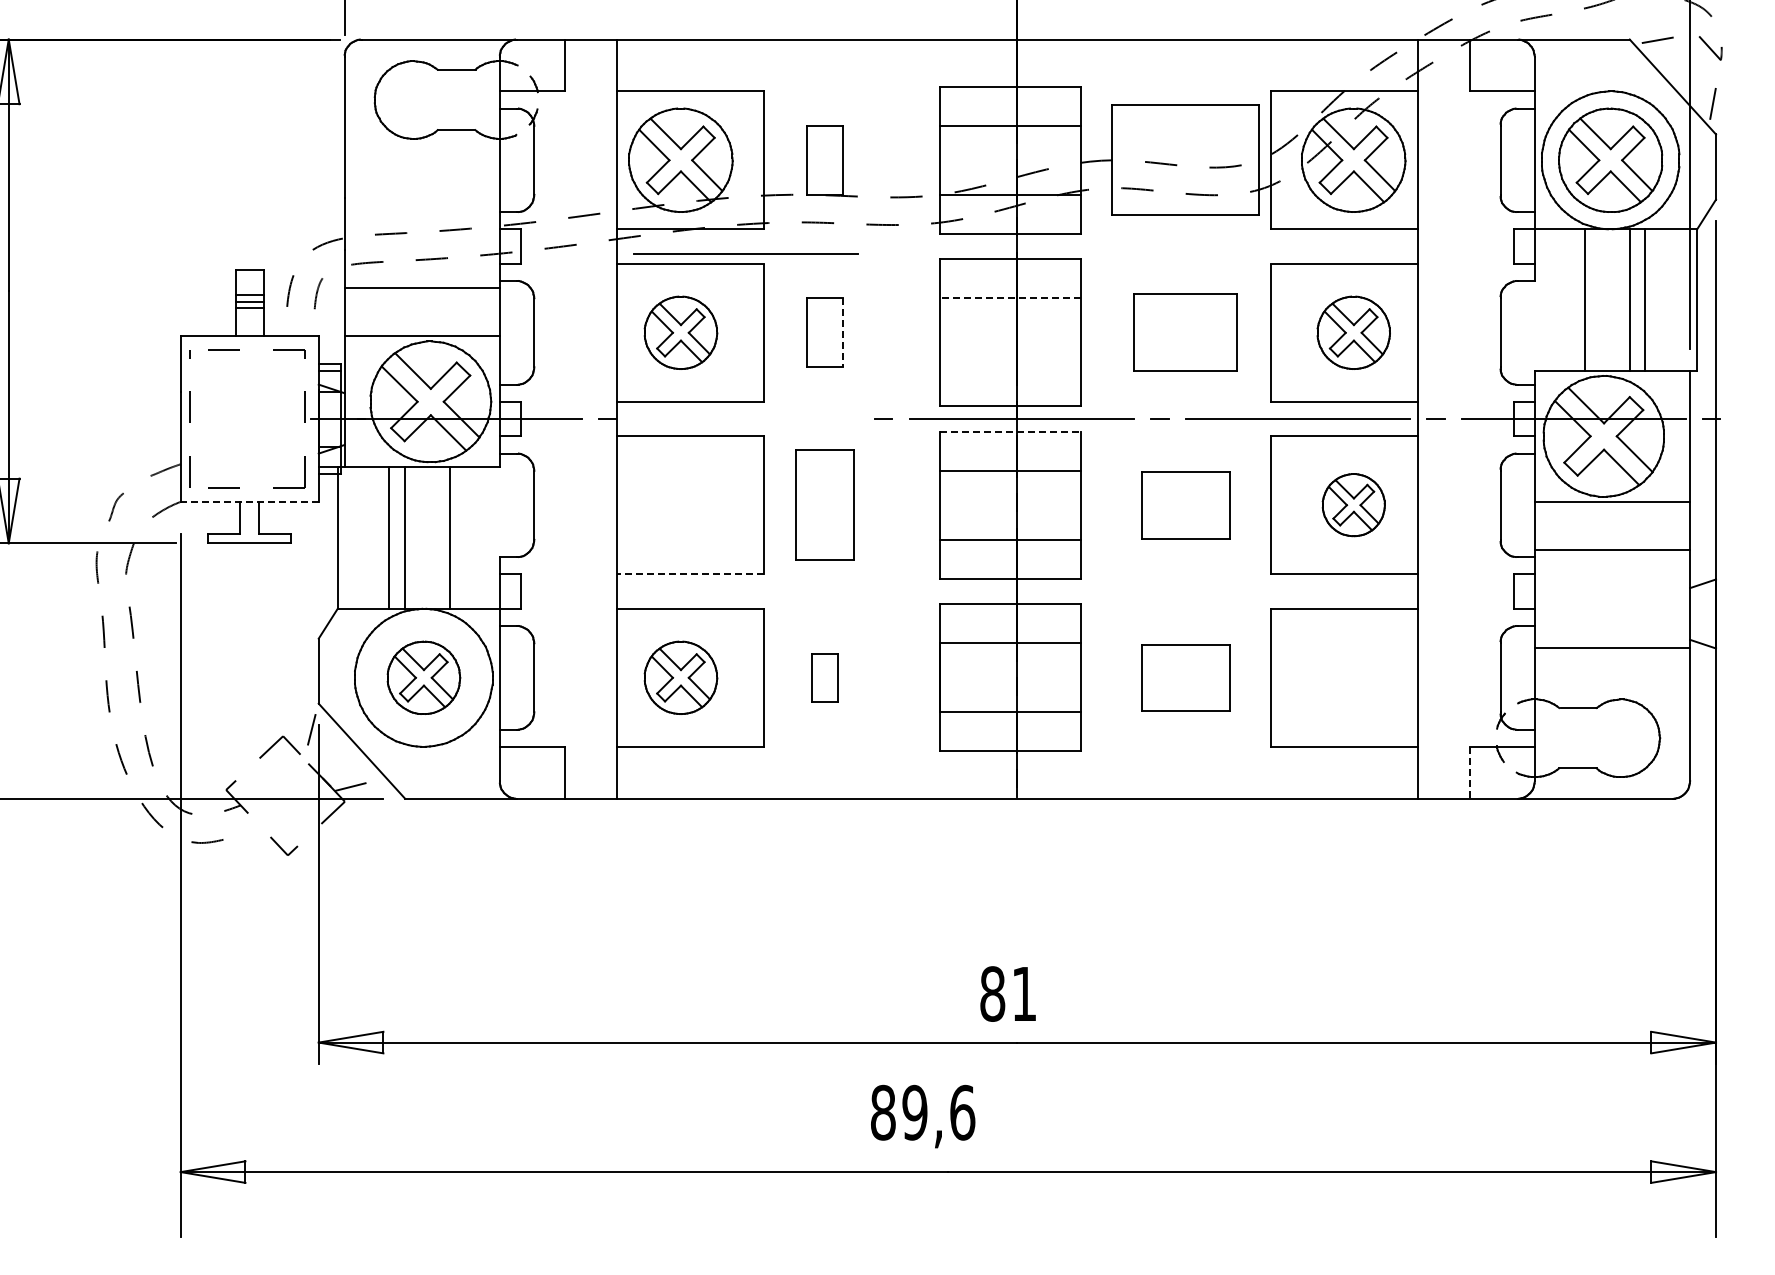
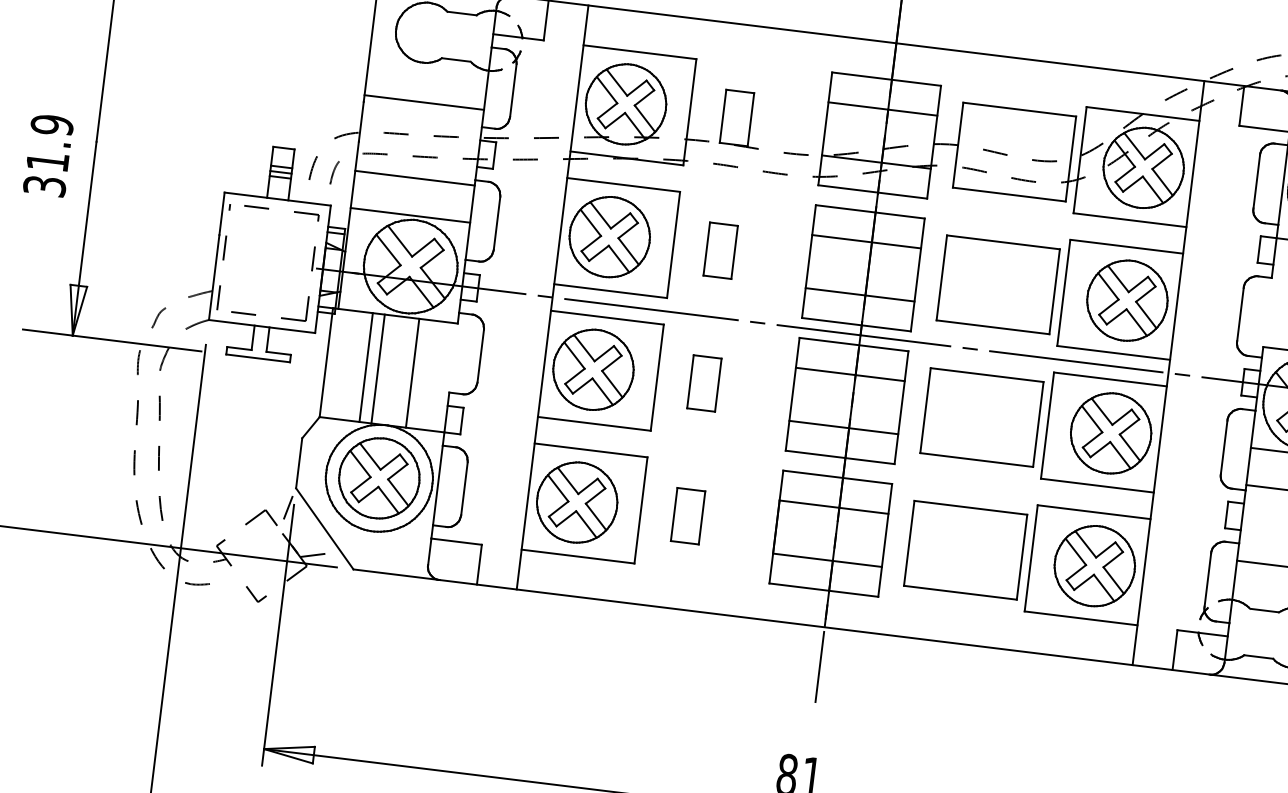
line: (421, 189) -> (423, 102), added
line: (745, 253) -> (651, 309), moved
line: (1010, 298) -> (866, 241), dashed -> solid
part: (680, 332) -> (609, 236), size x1.43
line: (843, 332) -> (734, 252), dashed -> solid
part: (1185, 332) -> (998, 284), size x1.43
part: (1353, 332) -> (1127, 300), size x1.43
line: (1010, 367) -> (860, 294), added
line: (1010, 431) -> (854, 344), dashed -> solid
line: (249, 501) -> (261, 326), dashed -> solid
part: (680, 504) -> (593, 369), added
part: (1353, 504) -> (1111, 432), size x1.67
part: (824, 505) -> (703, 383), size x0.62
part: (1185, 505) -> (981, 417), size x1.67
line: (689, 574) -> (593, 423), dashed -> solid
part: (423, 677) -> (379, 478), size x1.43
part: (680, 677) -> (576, 502), size x1.43
part: (824, 677) -> (687, 515), size x1.43
part: (1185, 677) -> (965, 550), size x1.67
part: (1353, 677) -> (1094, 565), added
line: (1469, 772) -> (1175, 649), dashed -> solid
line: (1017, 849) -> (819, 666), added

